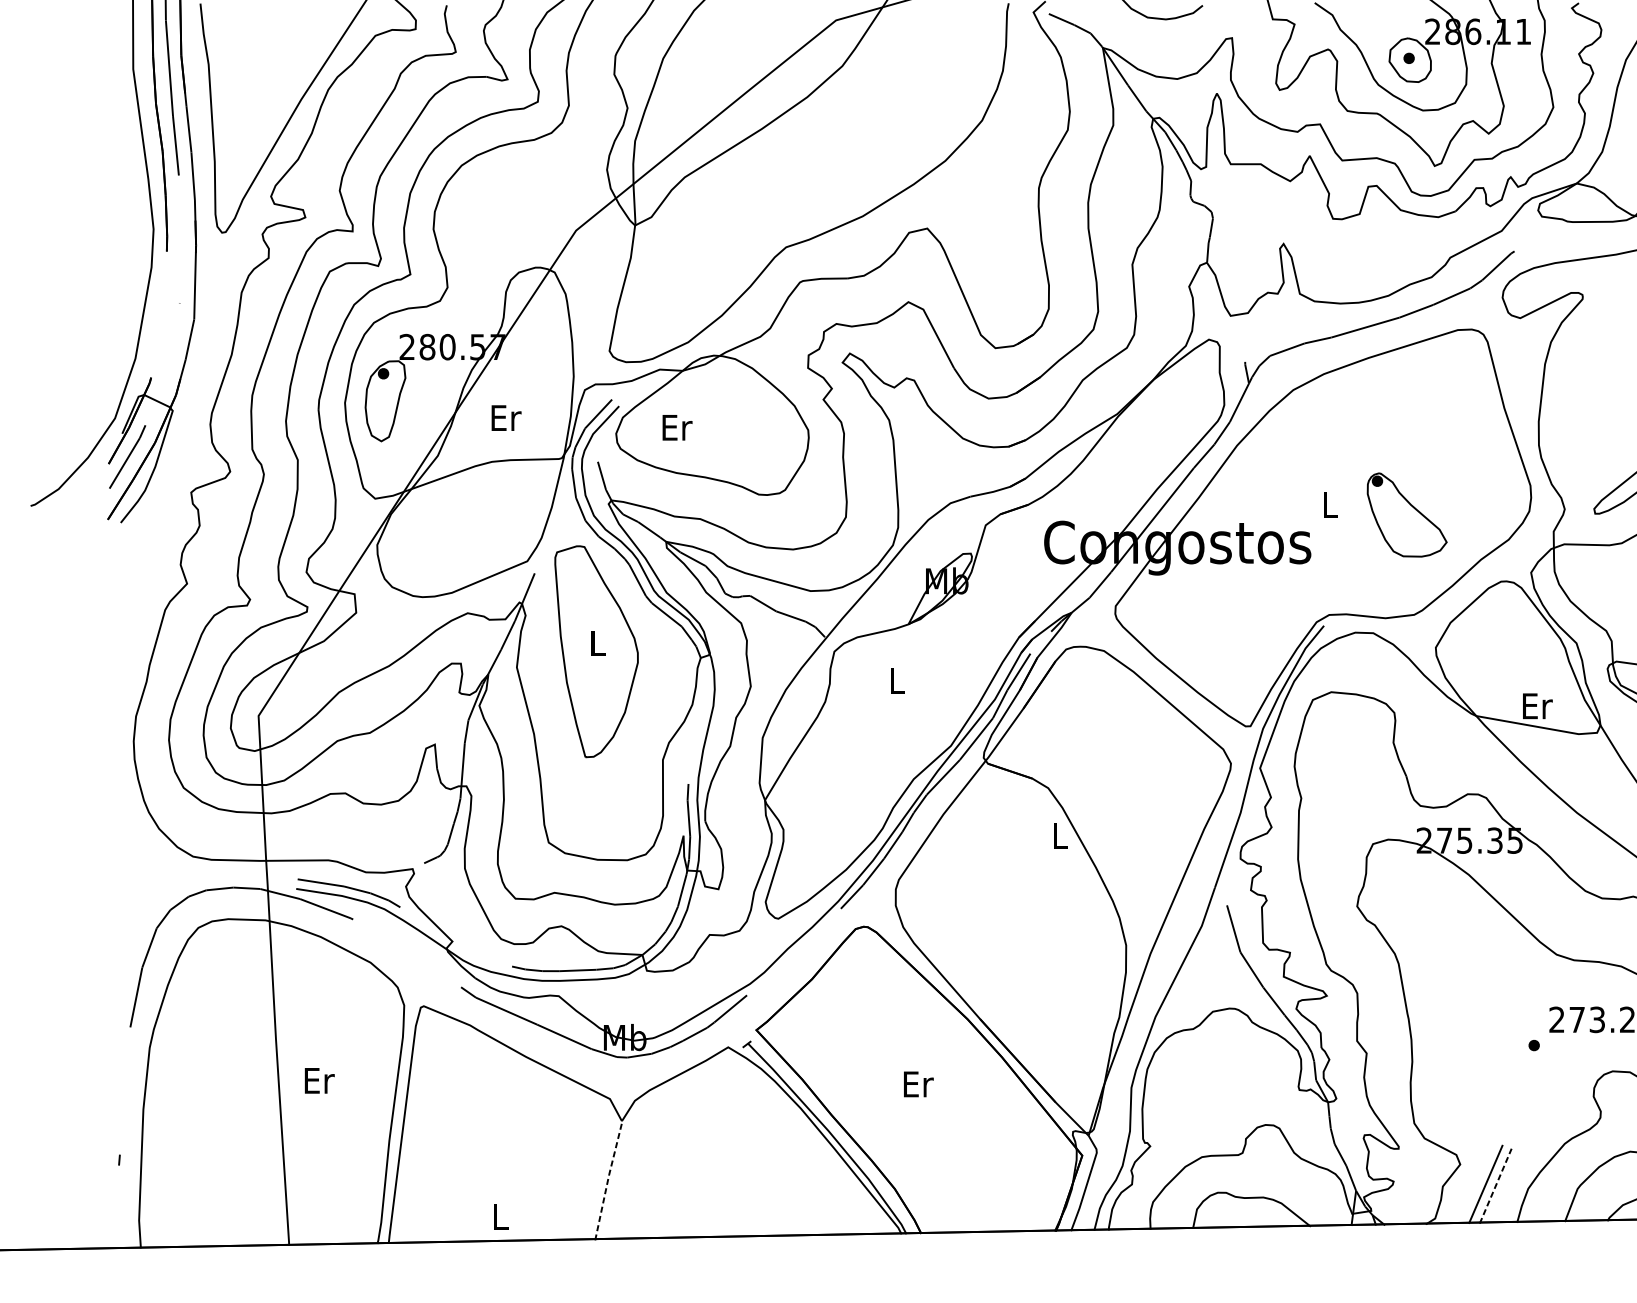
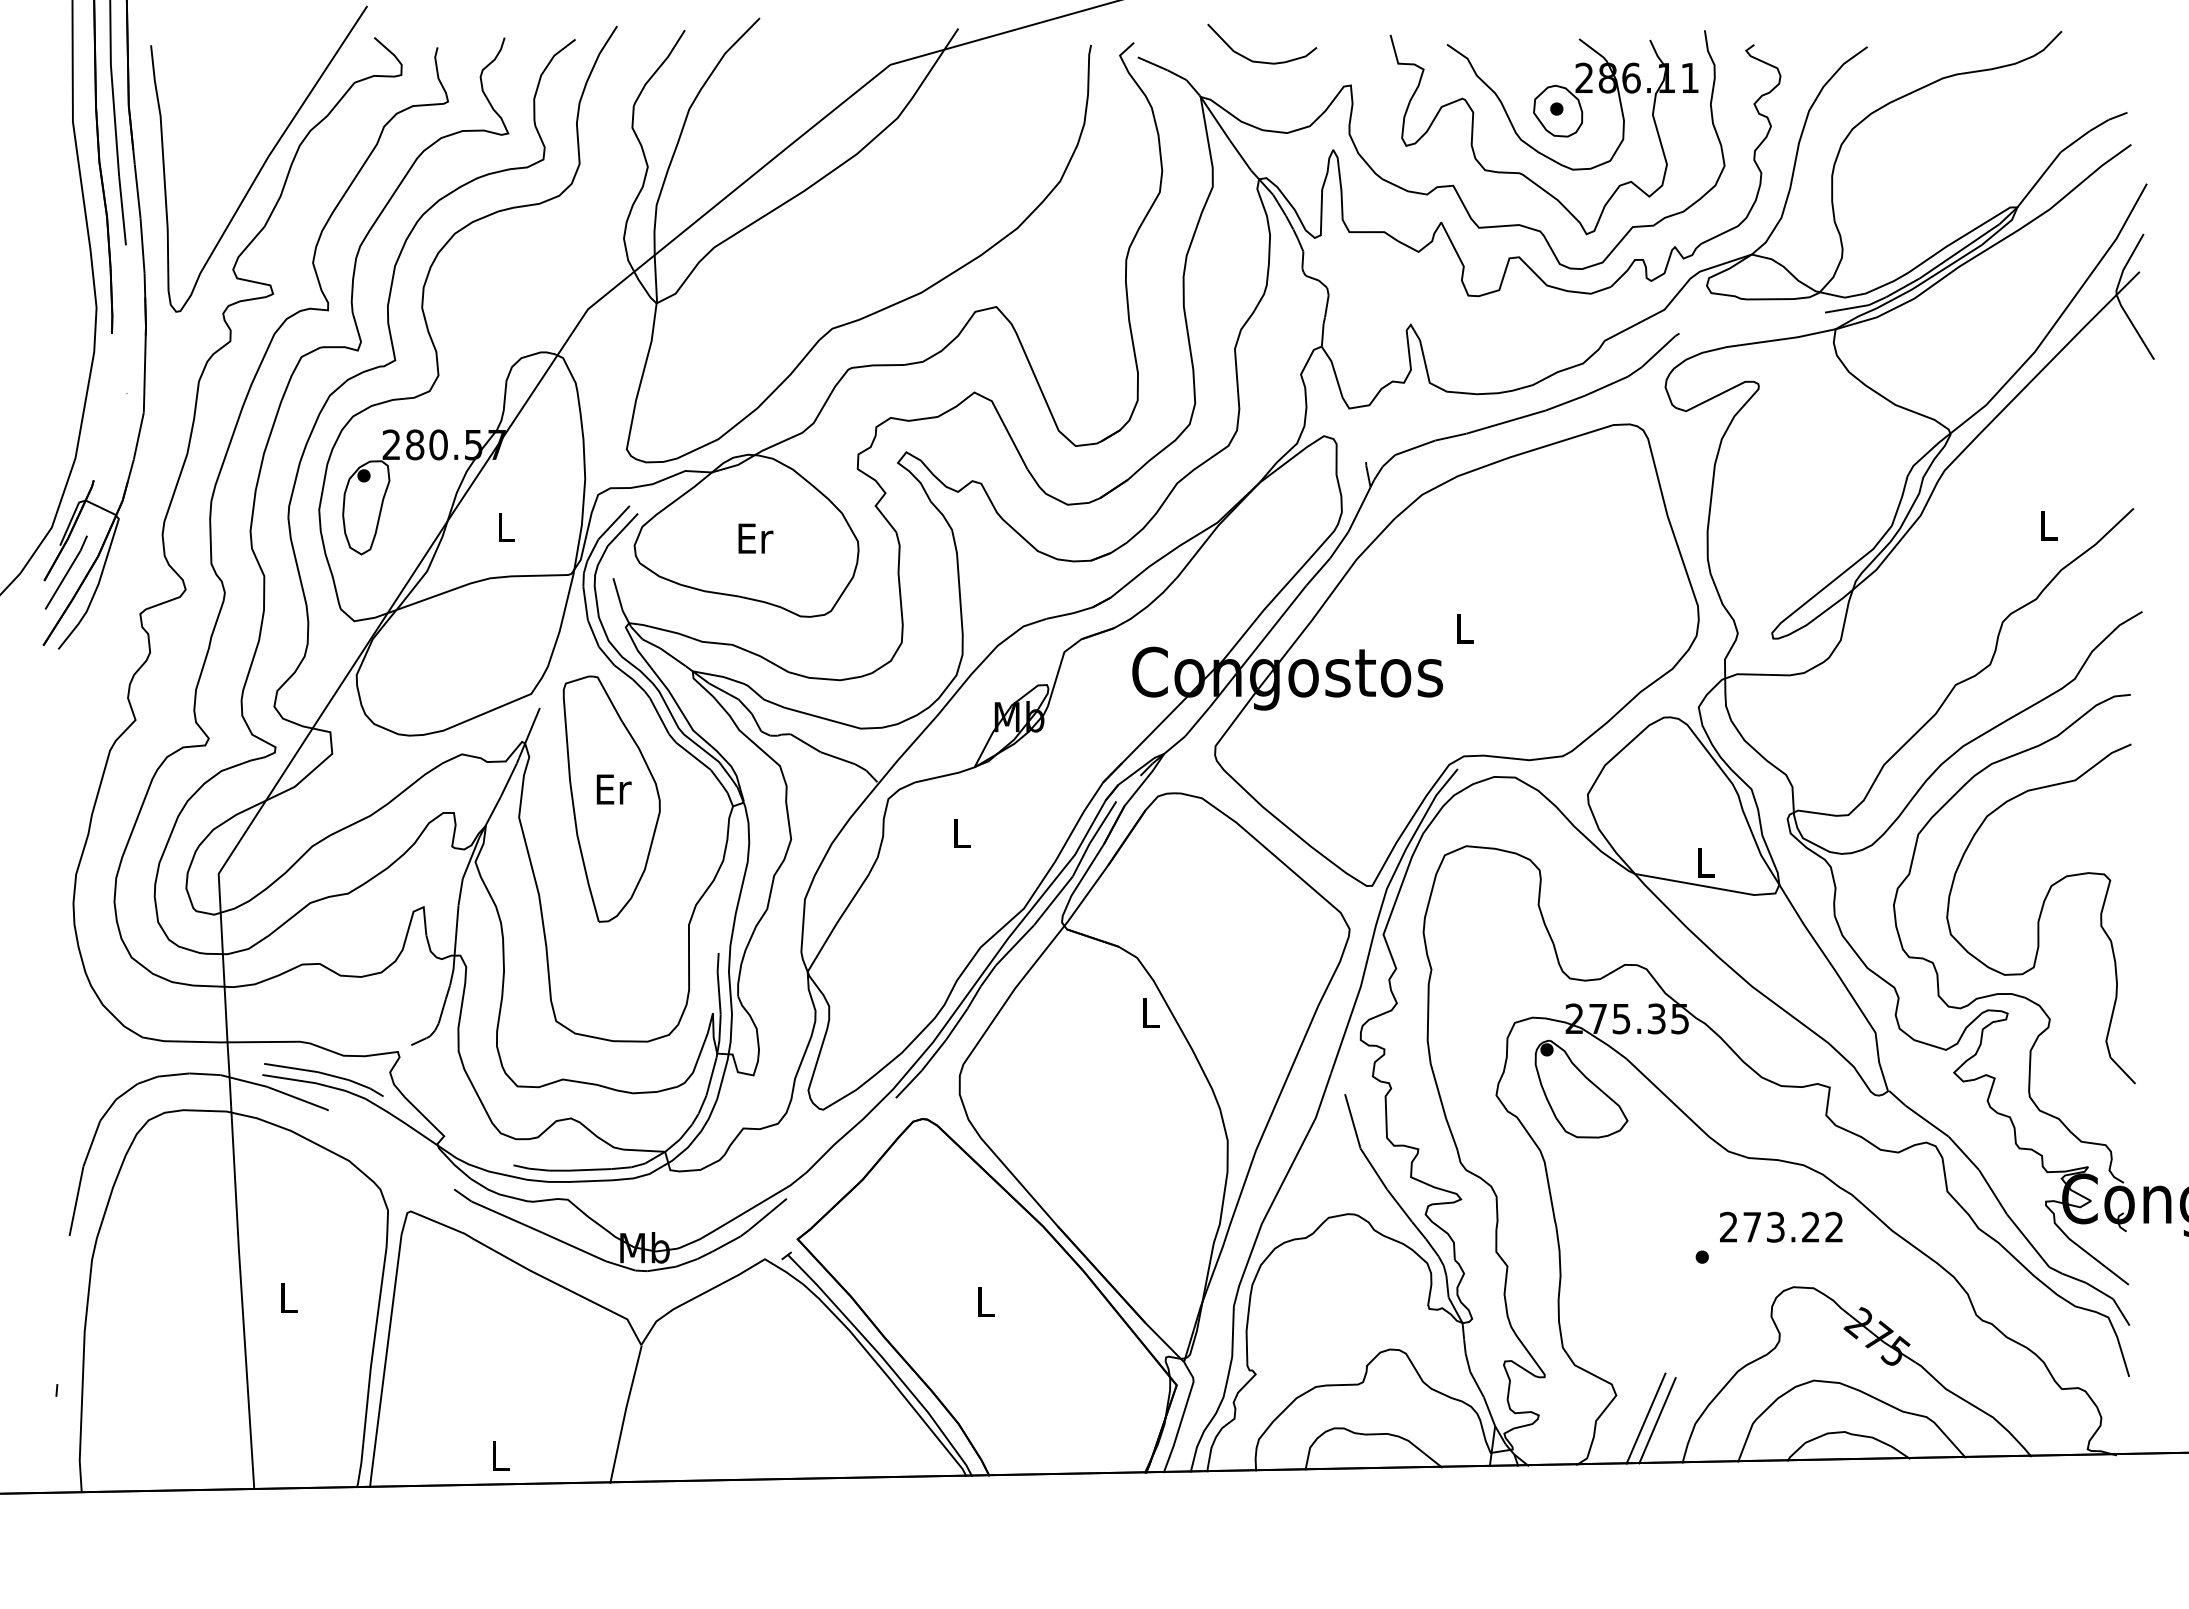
text: (506, 418) -> (506, 527), Er -> L
text: (677, 427) -> (755, 538), moved
part: (1407, 514) -> (1581, 1088), moved
text: (598, 643) -> (613, 789), L -> Er
text: (1537, 706) -> (1706, 862), Er -> L
text: (319, 1081) -> (289, 1298), Er -> L
text: (918, 1084) -> (986, 1302), Er -> L
line: (608, 1179) -> (625, 1413), dashed -> solid
line: (1495, 1185) -> (1657, 1420), dashed -> solid

